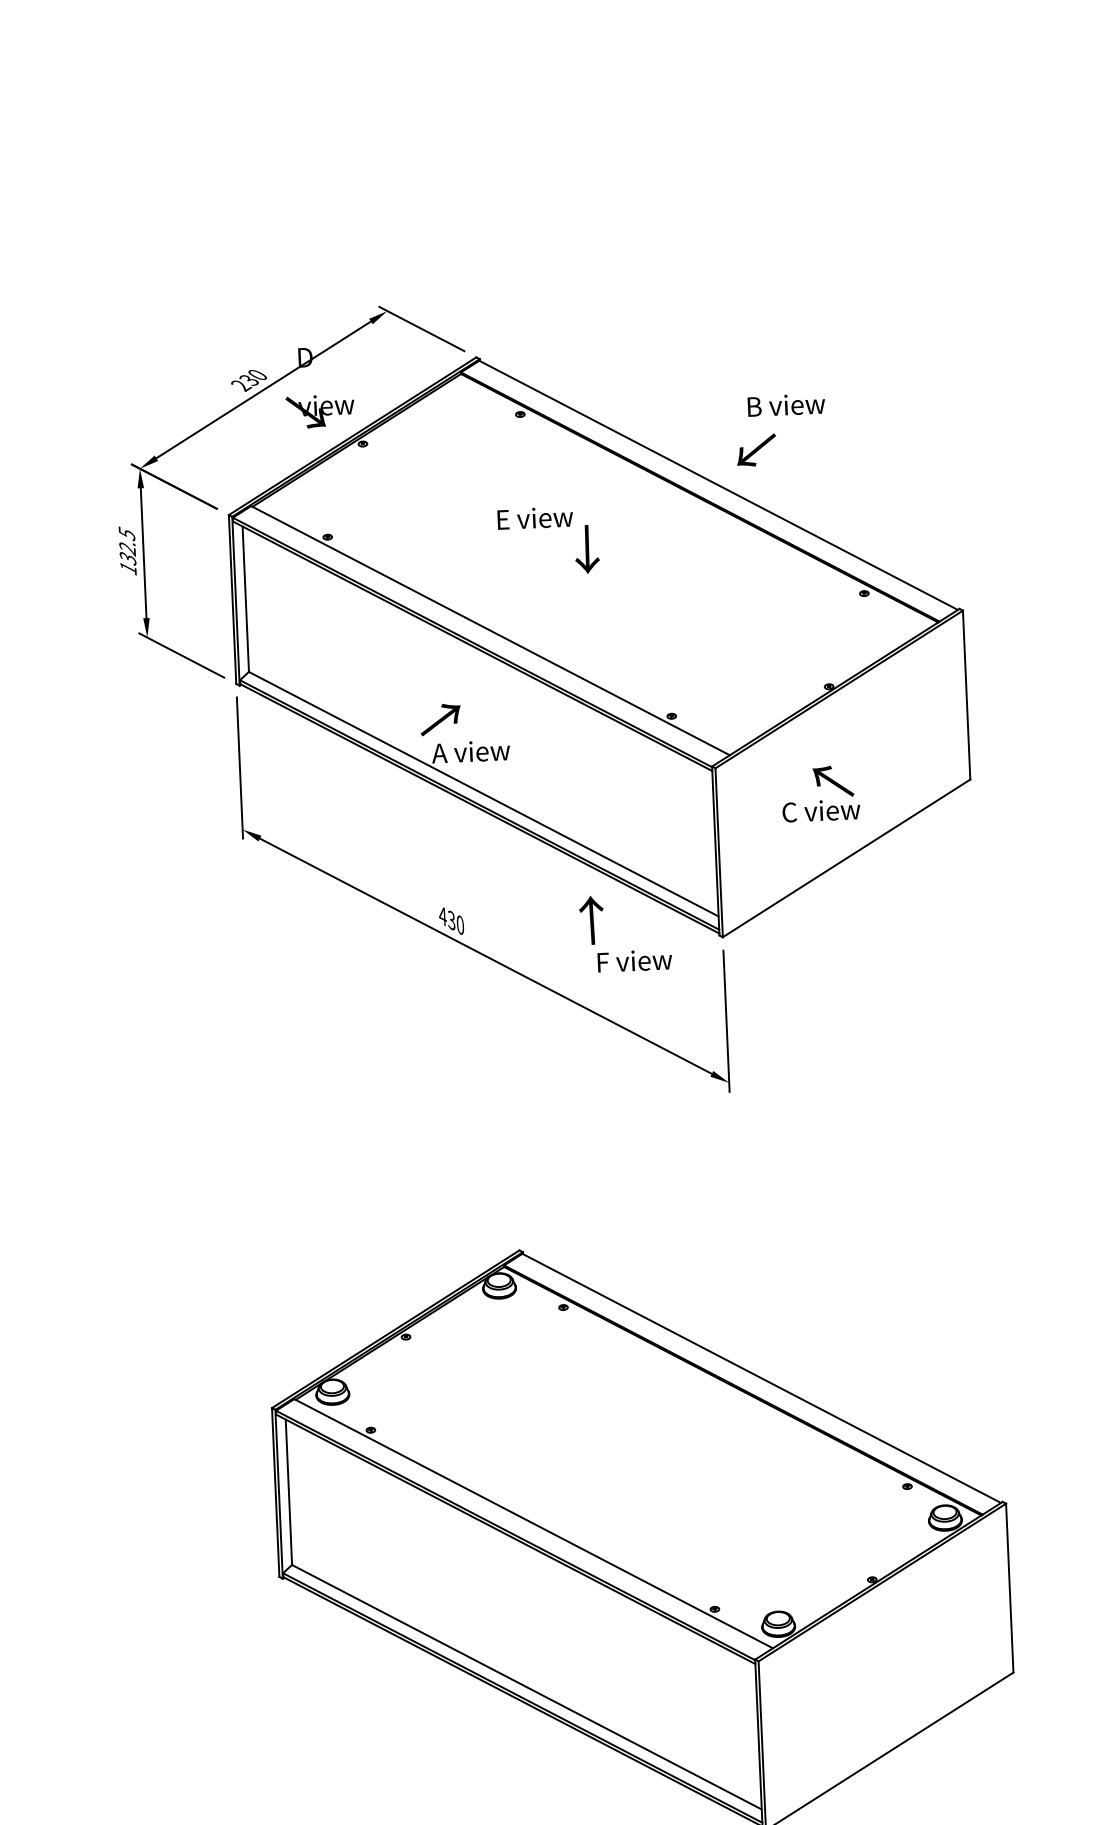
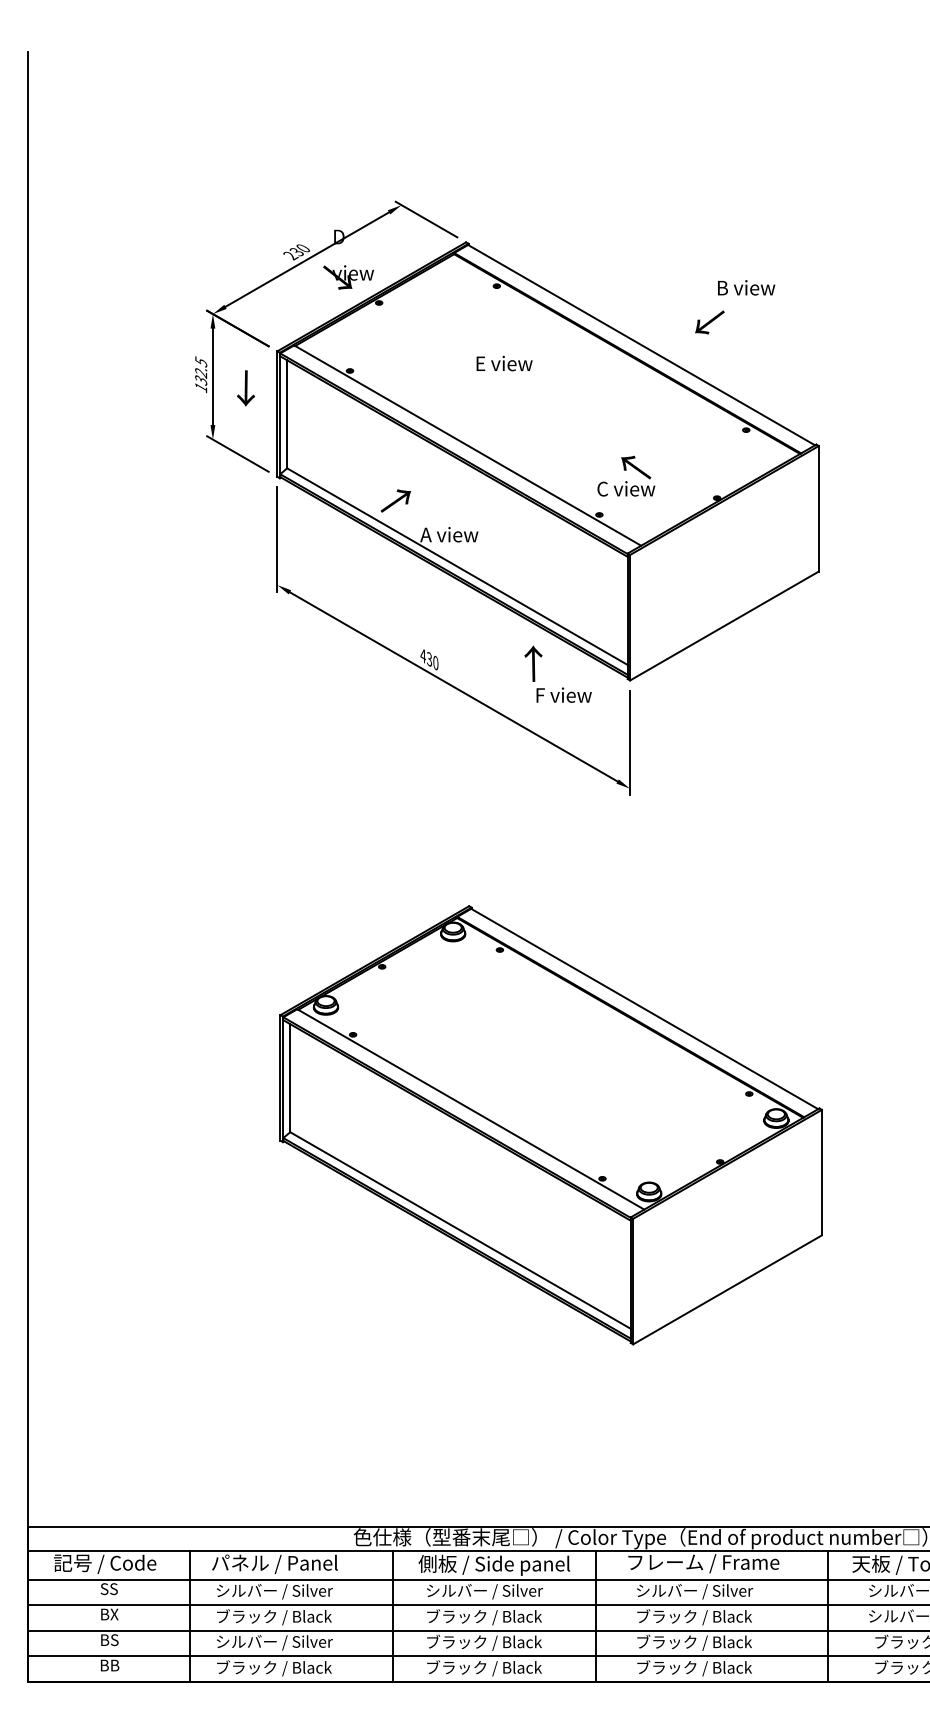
text: (786, 404) -> (746, 287), moved
text: (756, 450) -> (709, 322), moved
text: (586, 549) -> (245, 388), moved
text: (440, 719) -> (395, 500), moved
text: (820, 792) -> (626, 475), moved

